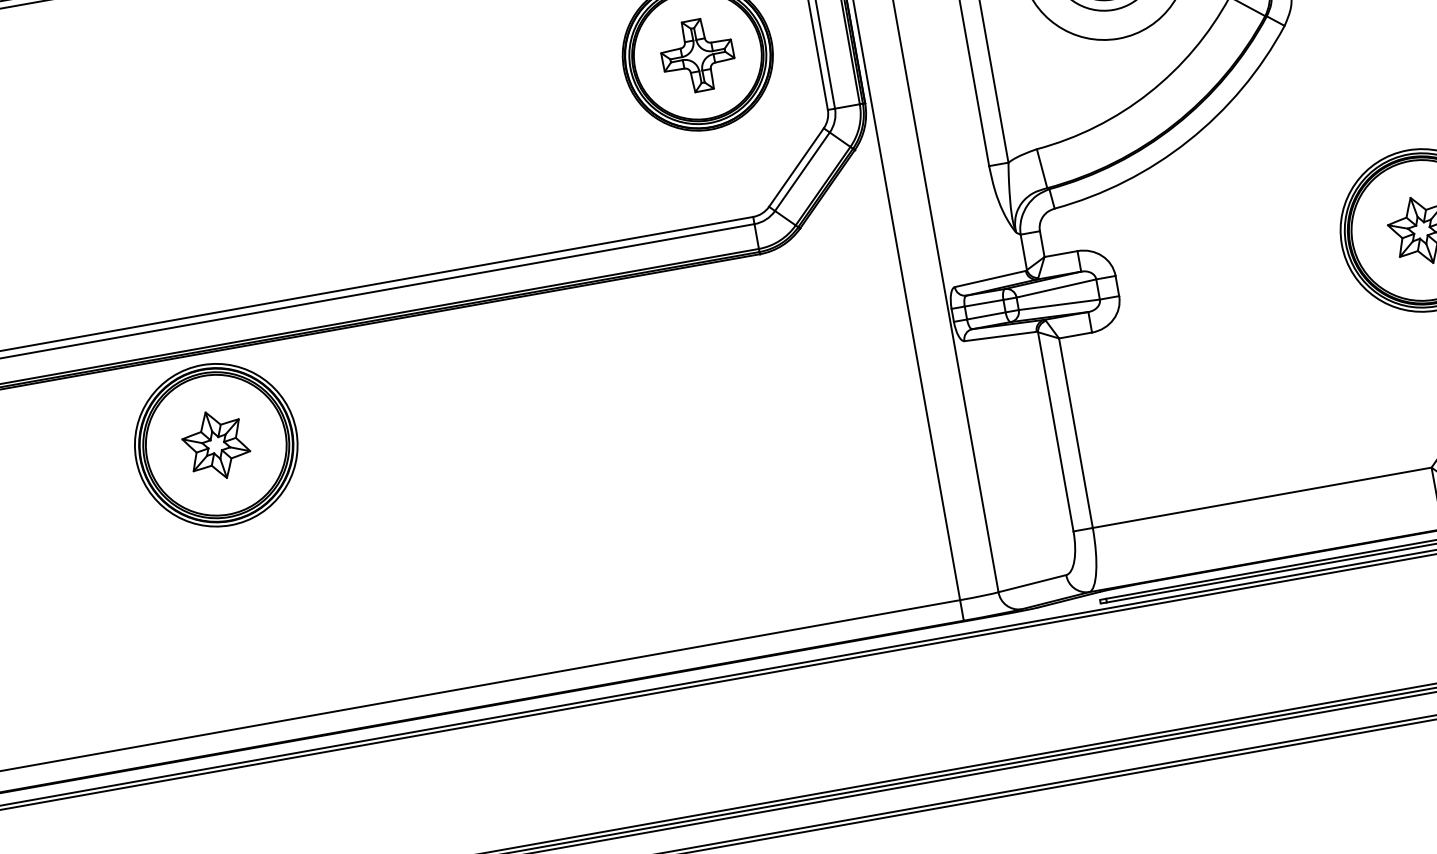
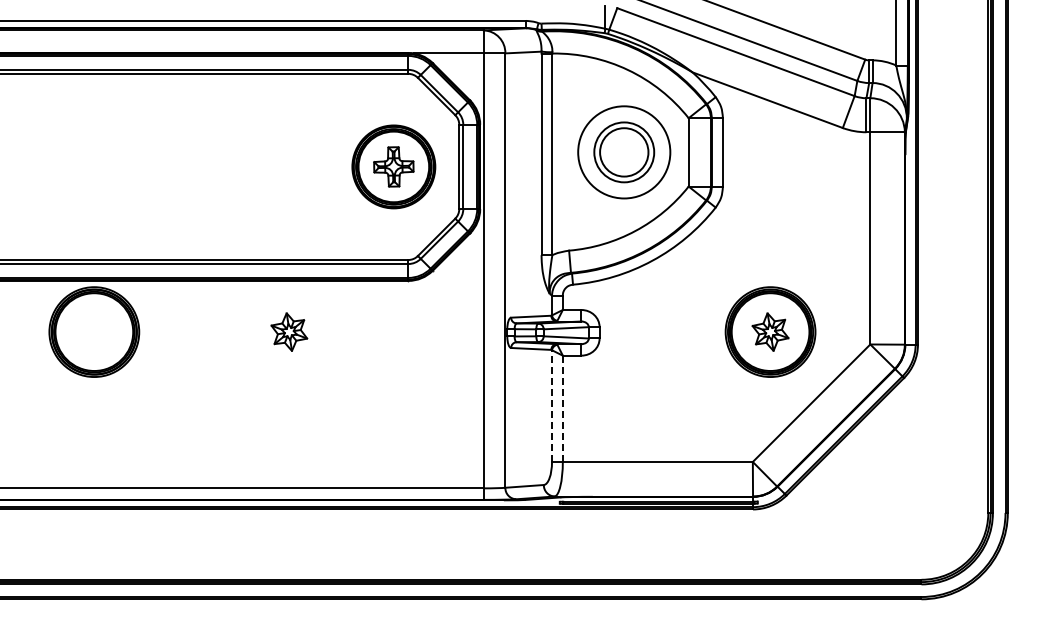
line: (1056, 432) -> (552, 406), solid -> dashed
line: (1075, 434) -> (562, 409), solid -> dashed
part: (216, 444) -> (289, 331), moved

